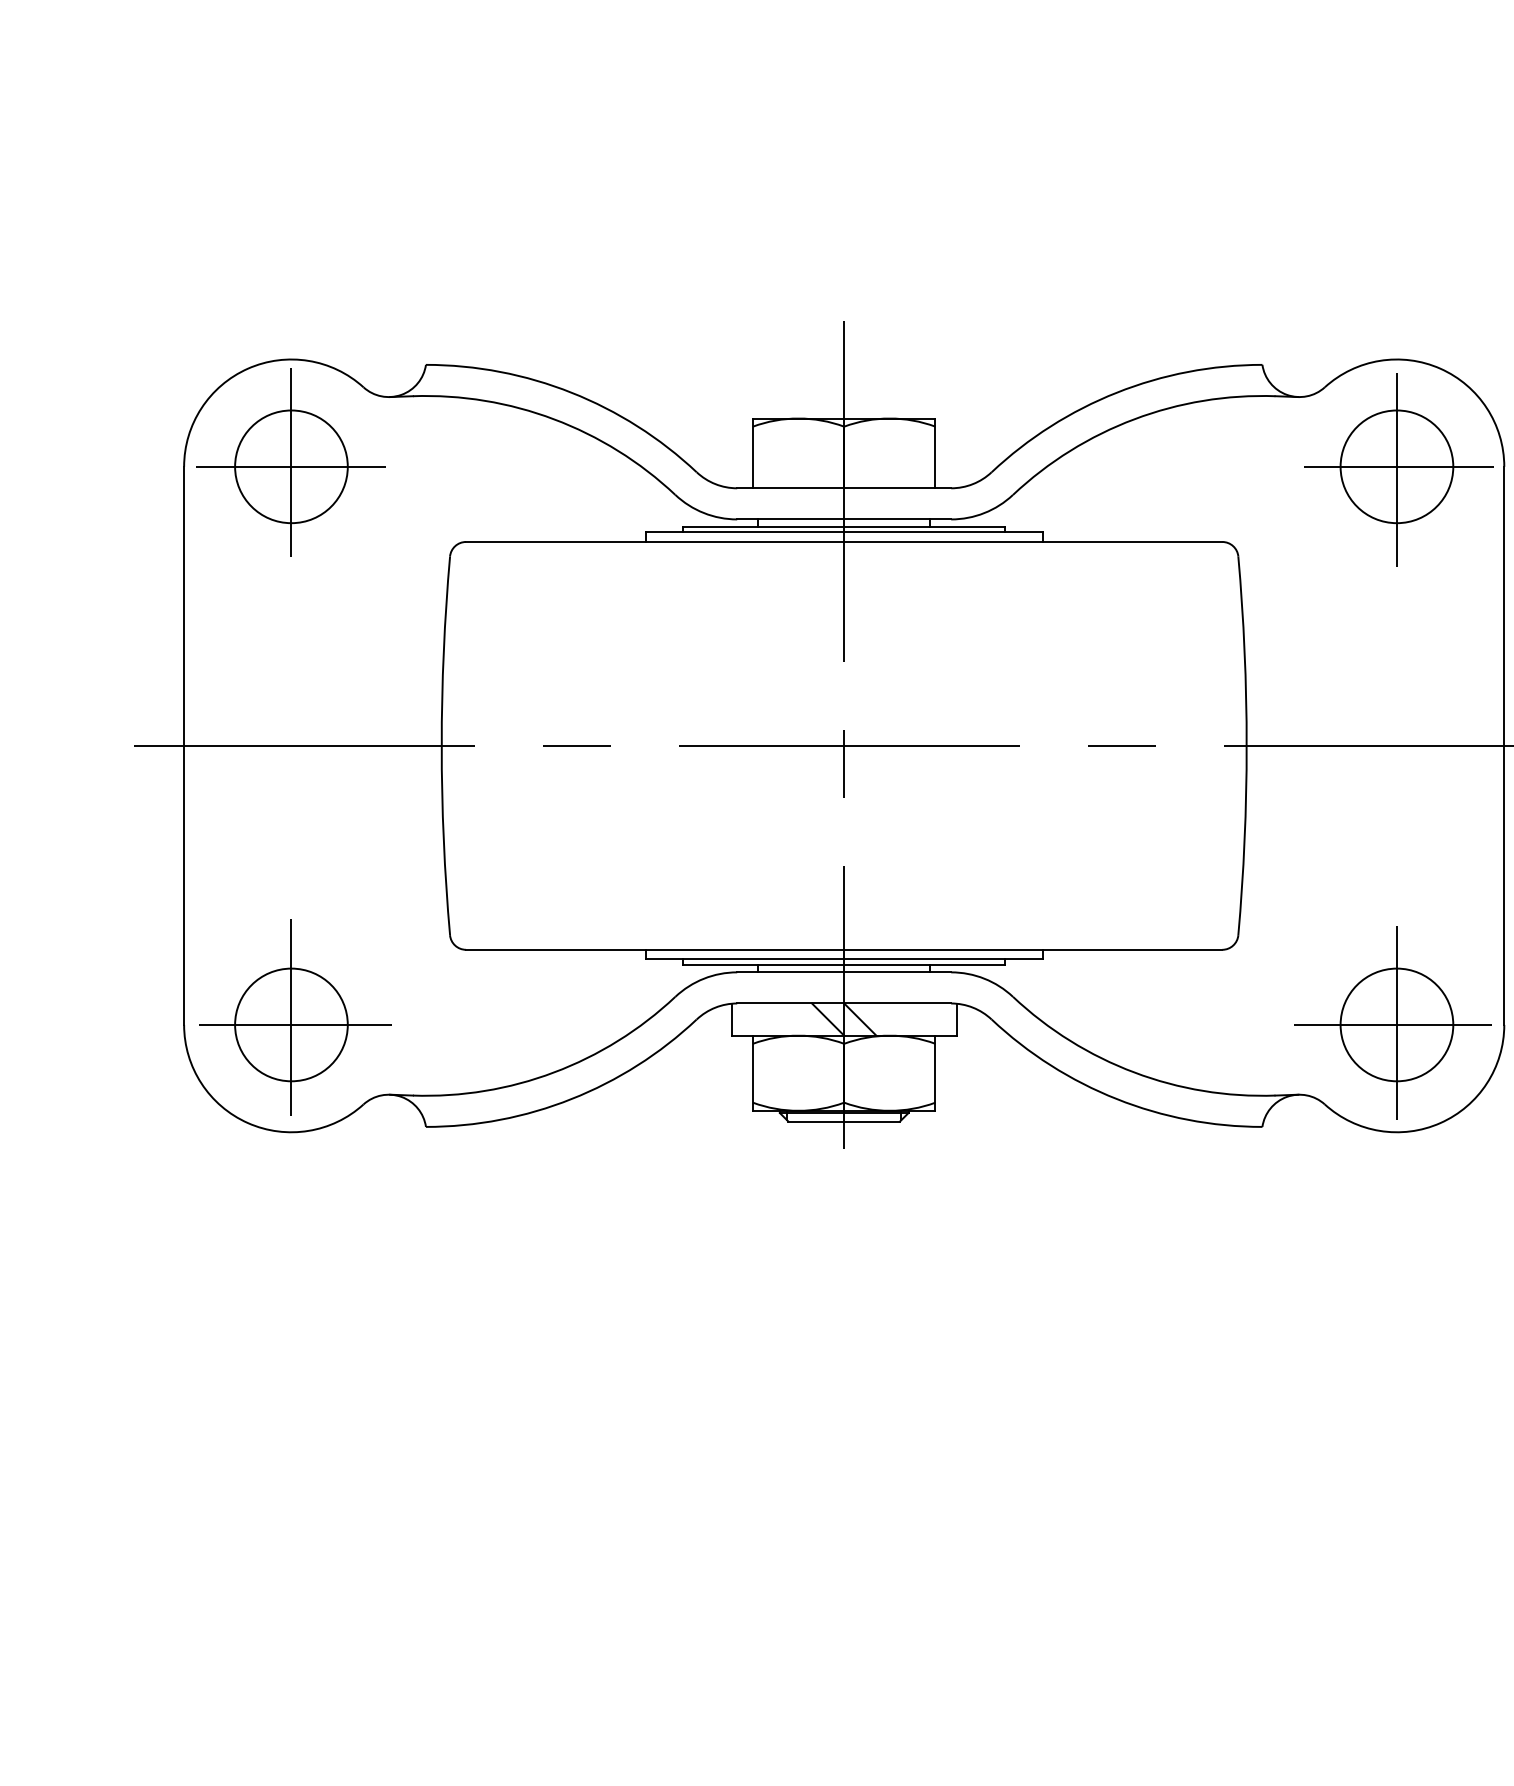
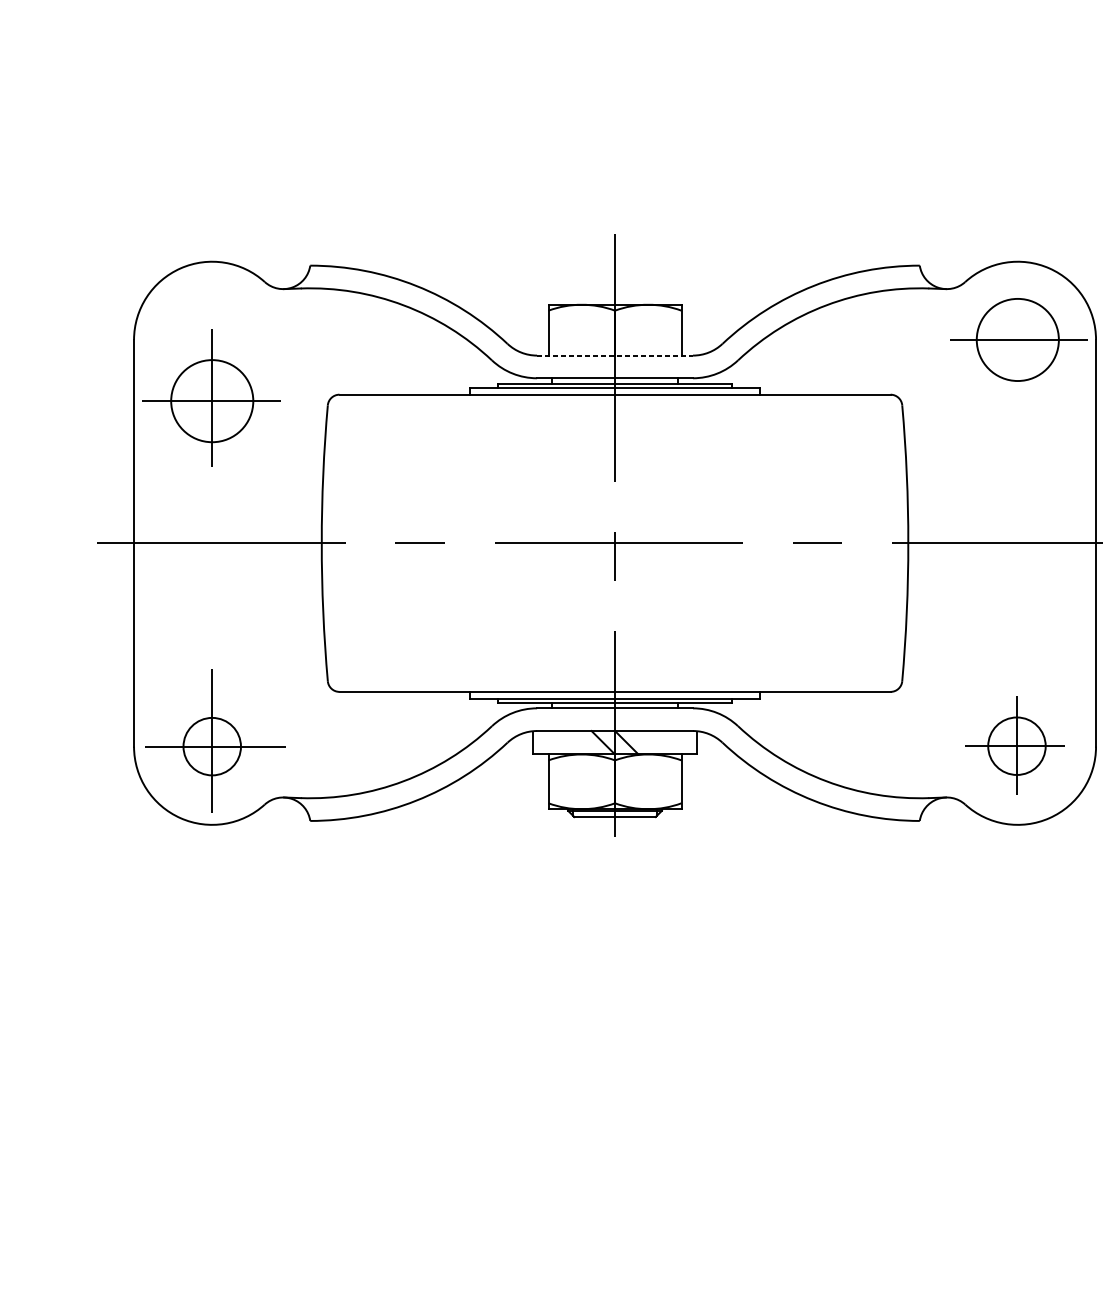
part: (290, 462) -> (211, 398), moved
line: (1396, 469) -> (1017, 341), removed
line: (844, 488) -> (615, 355), solid -> dashed
part: (1392, 1022) -> (1014, 744), size x0.7
circle: (291, 1024) -> (212, 746), size x0.7

